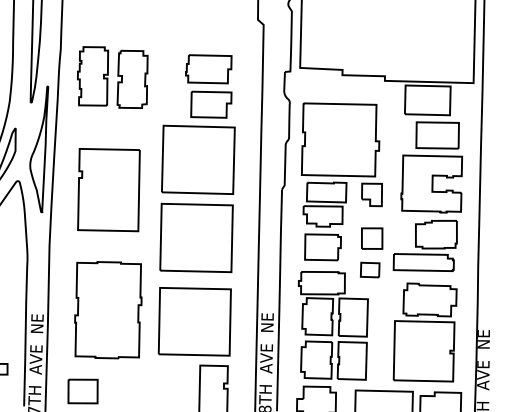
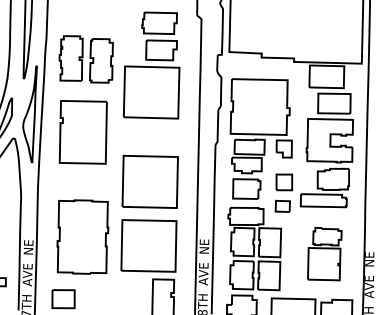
part: (198, 124) -> (151, 65), moved
part: (108, 190) -> (82, 132), moved
part: (424, 332) -> (324, 254), size x0.7

